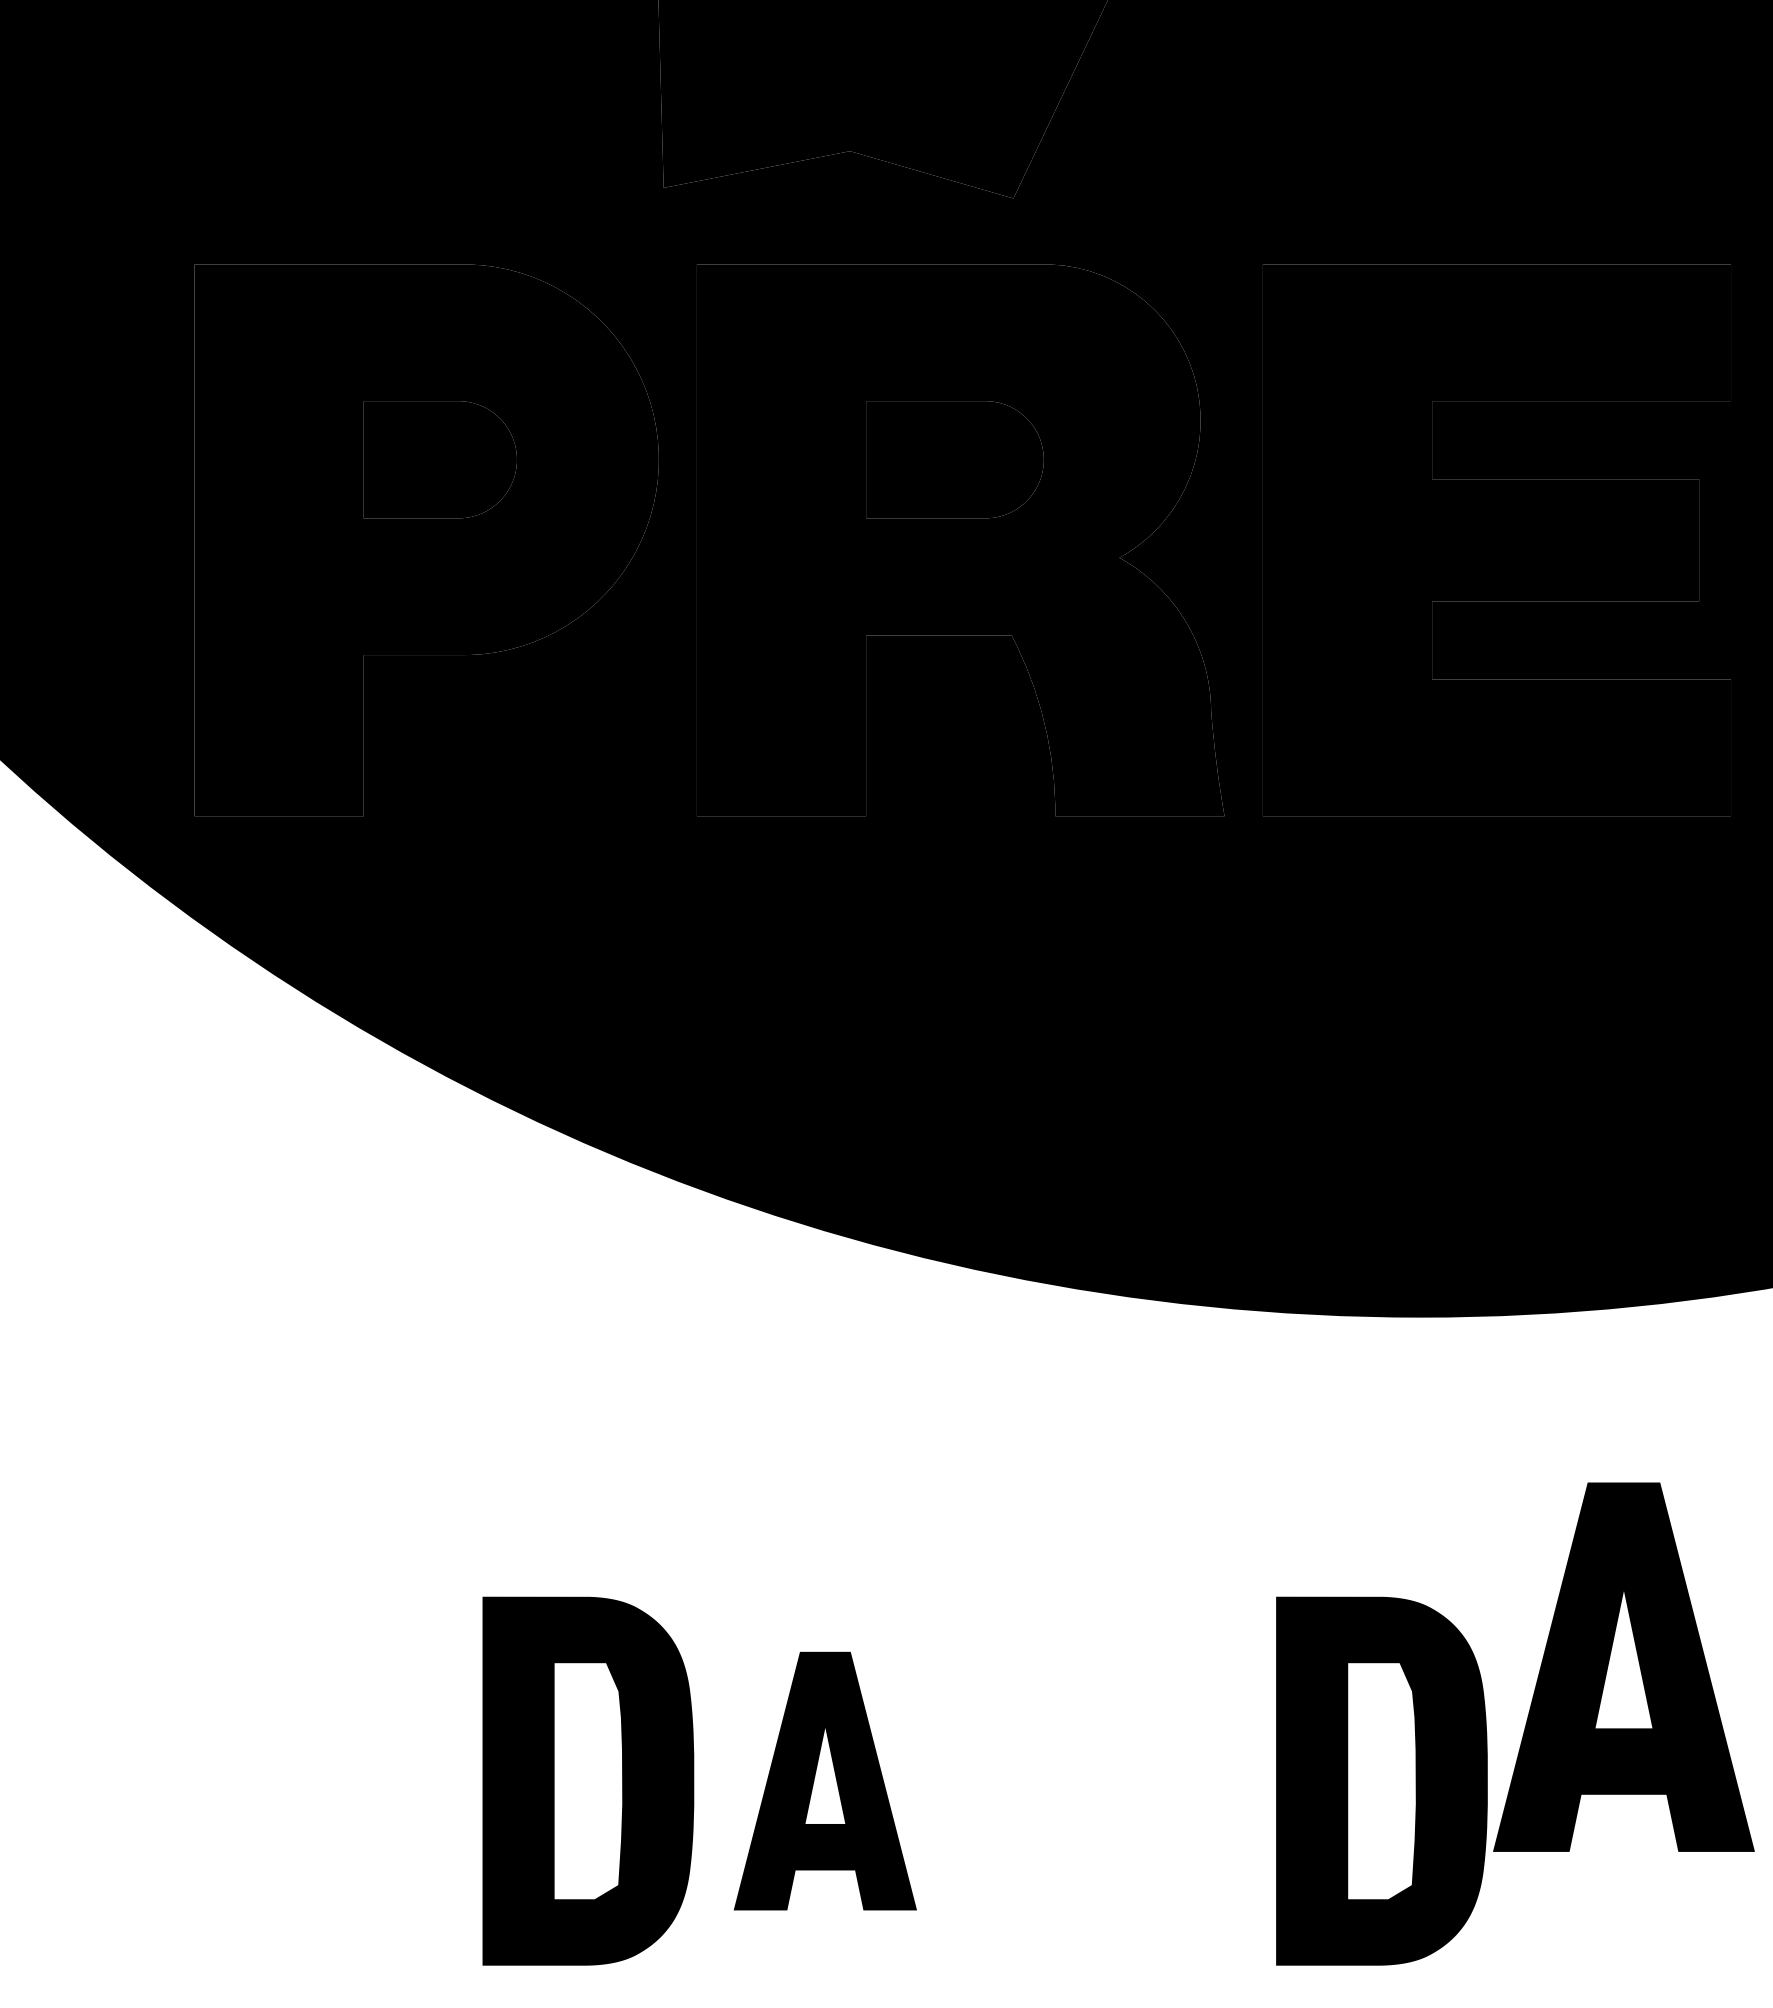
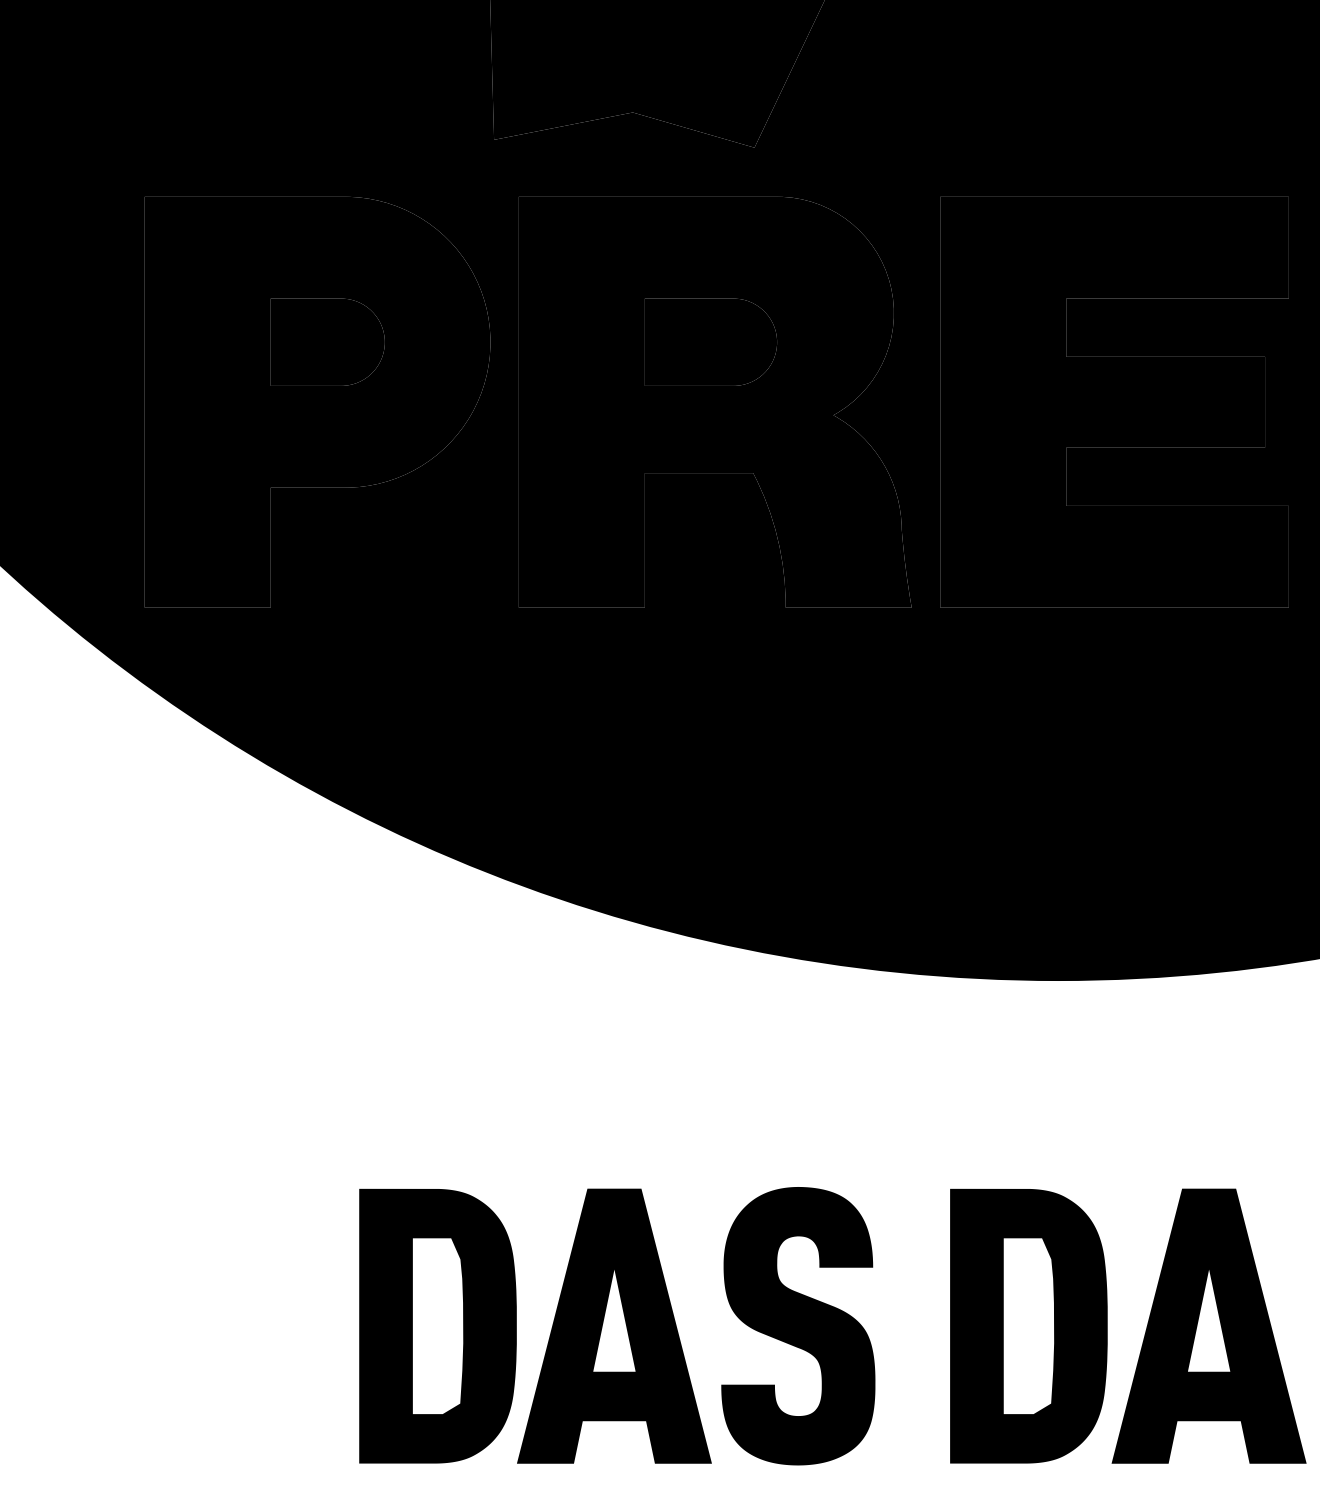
part: (1623, 1666) -> (1208, 1325), moved
part: (825, 1780) -> (614, 1325), size x1.43
fill: (1071, 1781) -> (797, 1326), added

